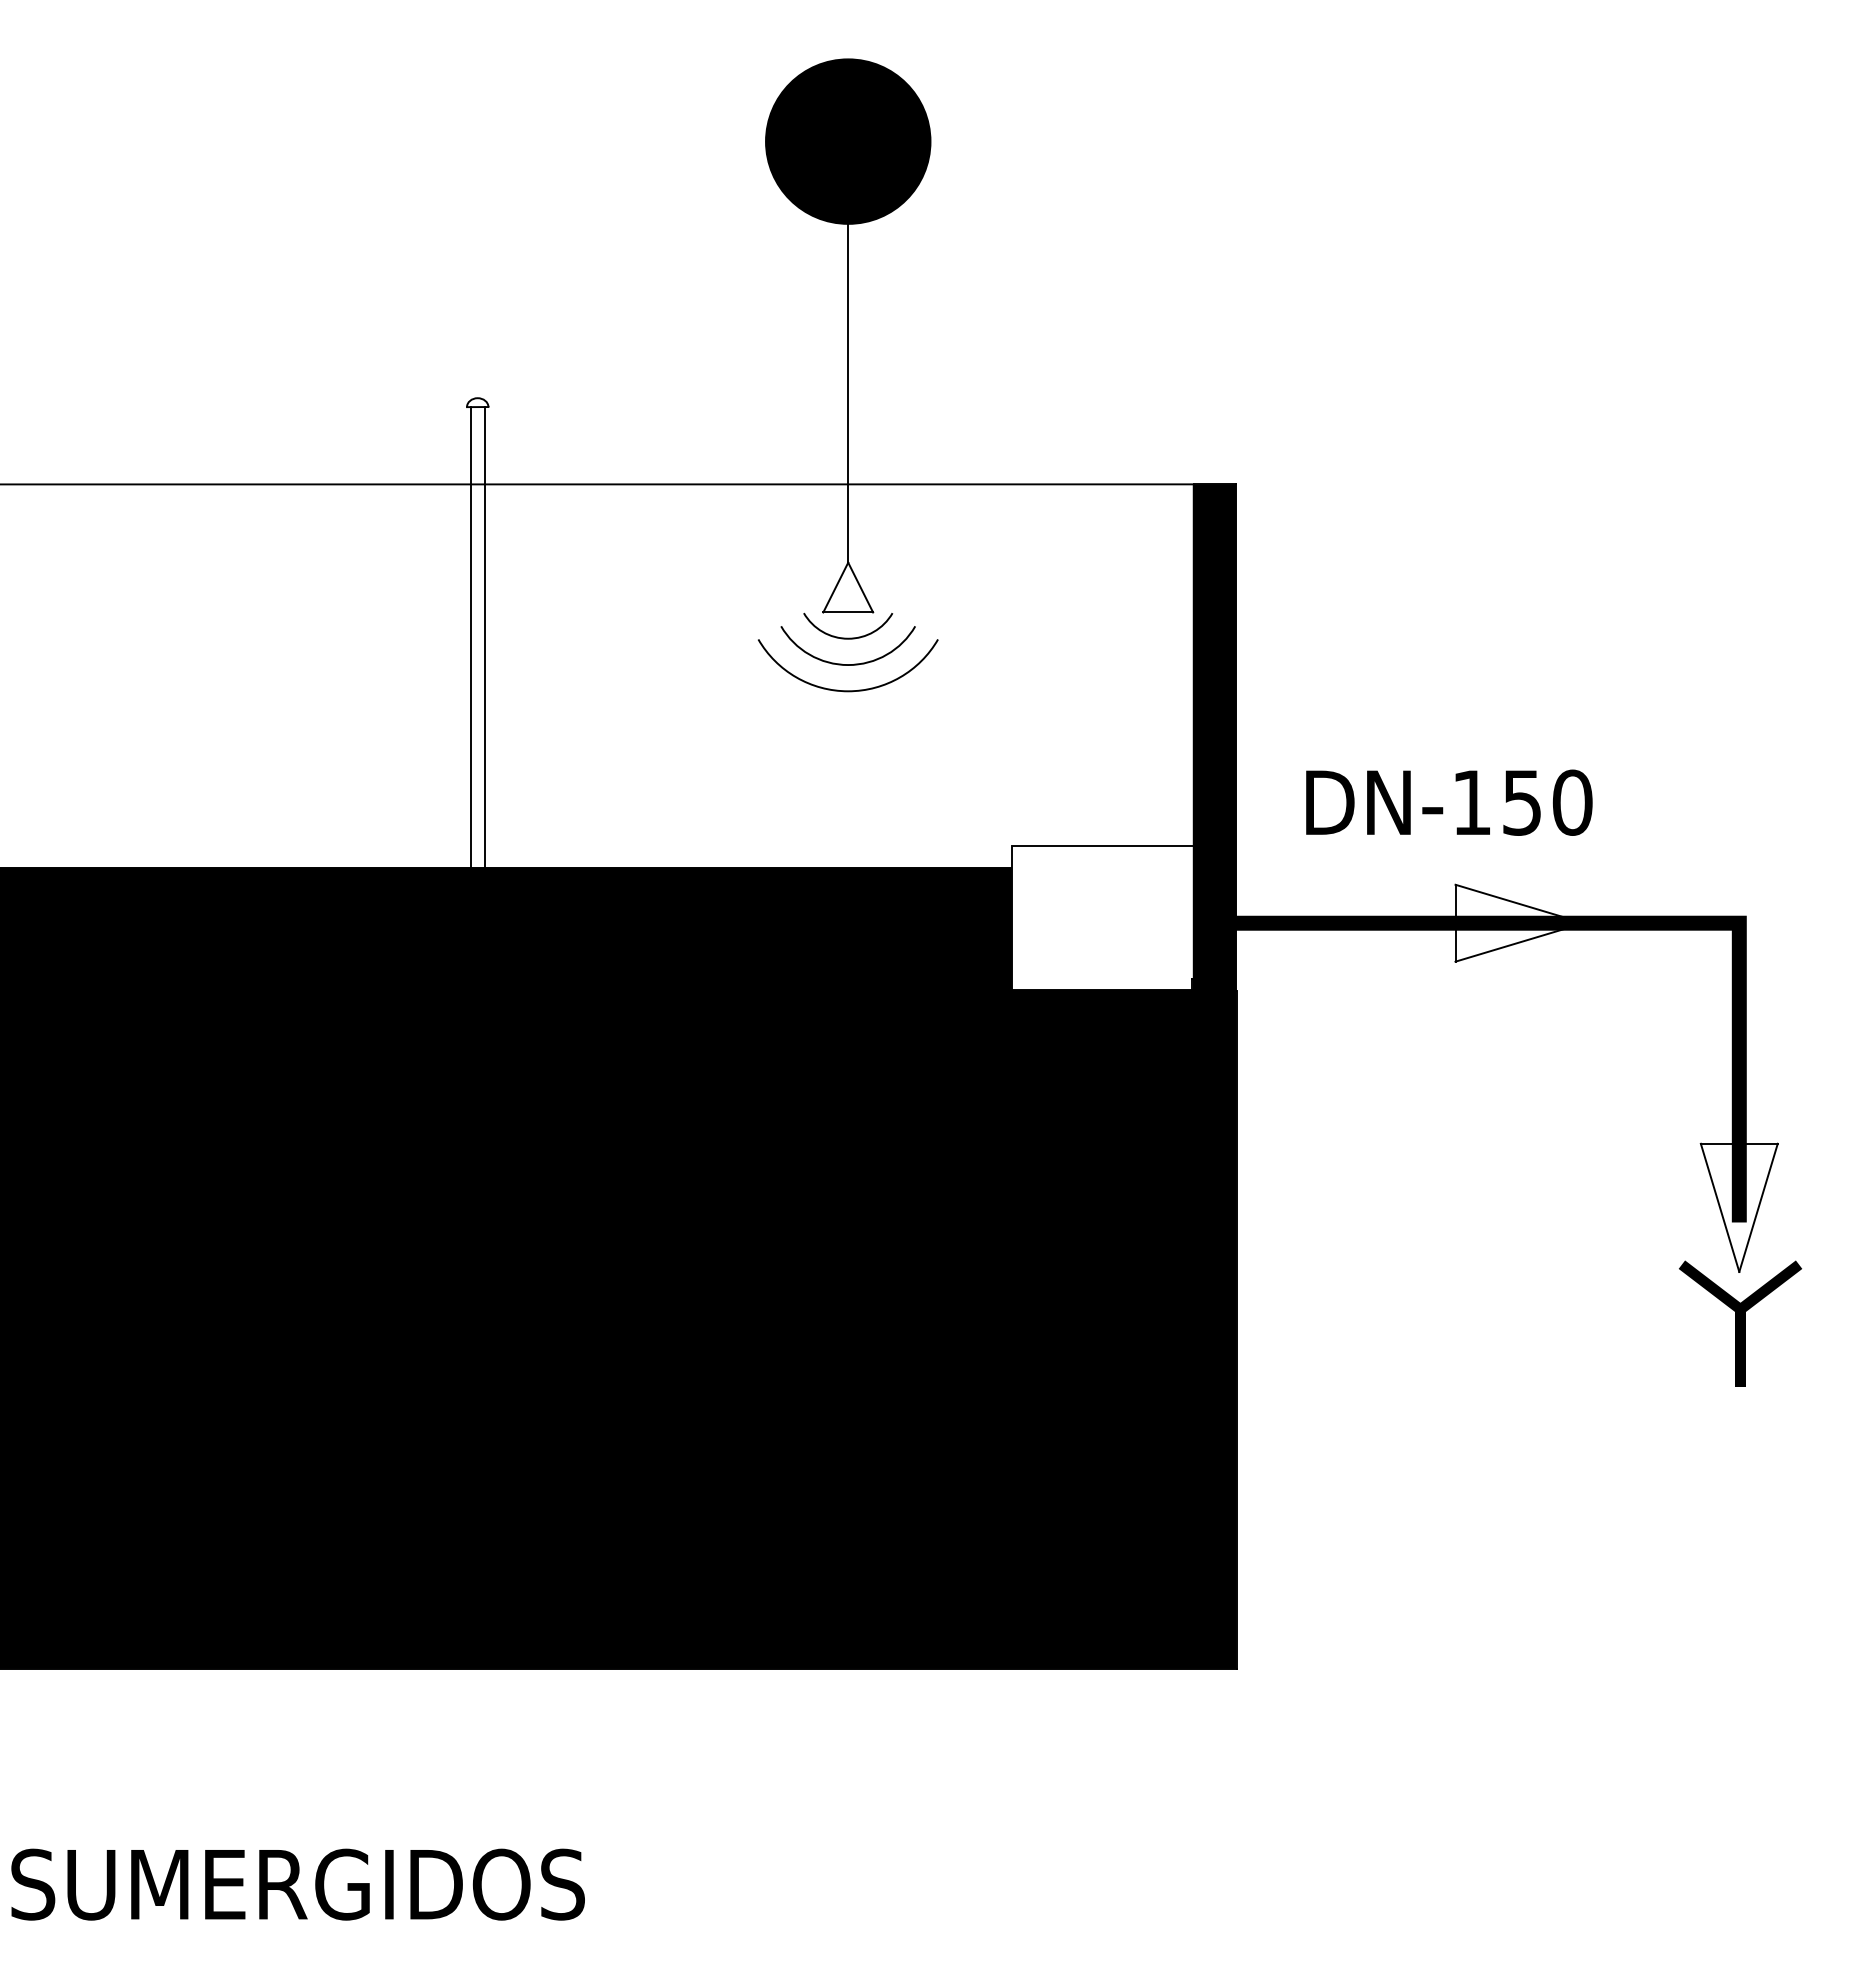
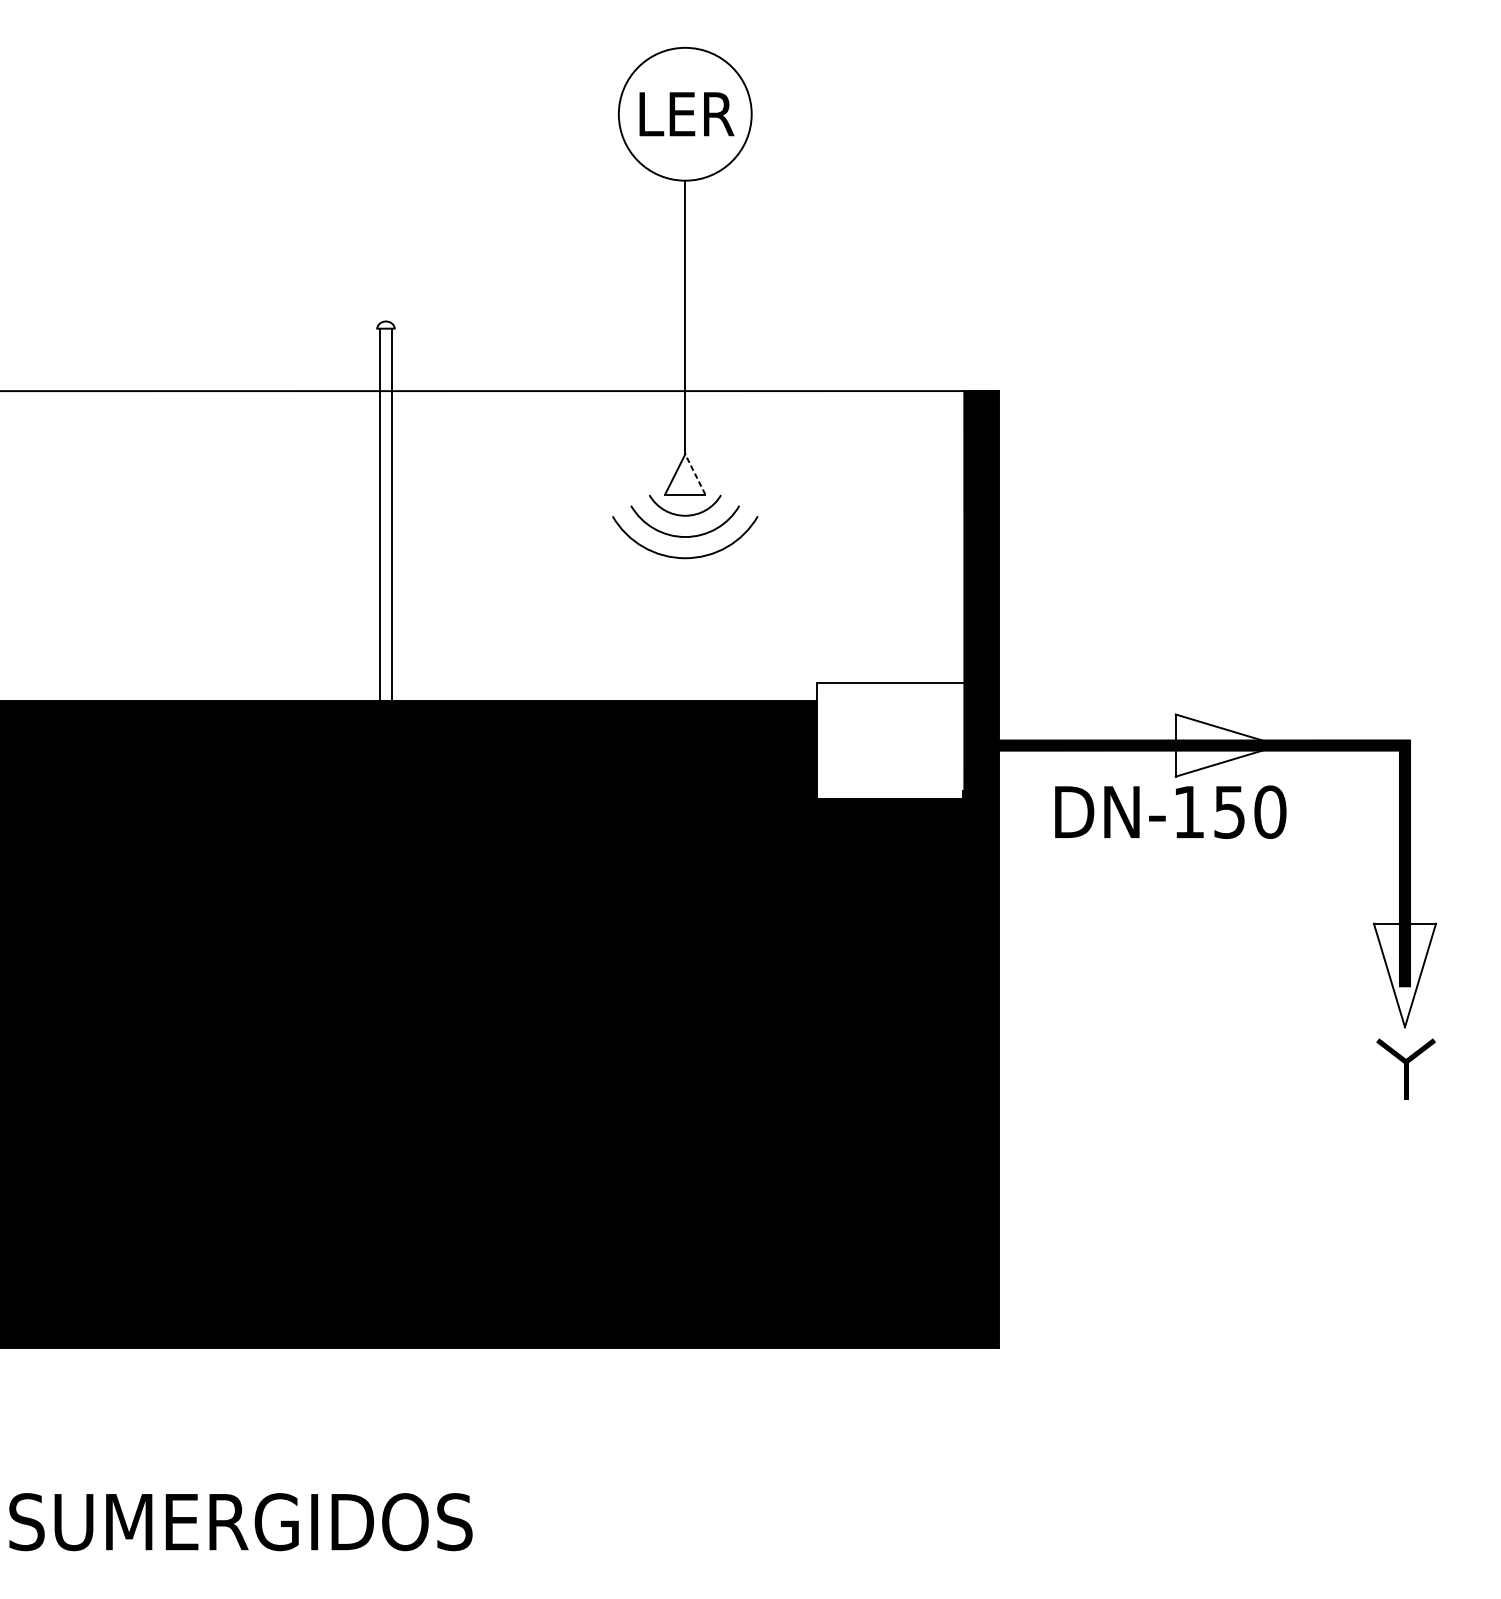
fill: (848, 141) -> (685, 114), removed
line: (860, 587) -> (695, 474), solid -> dashed
text: (1449, 802) -> (1170, 812), moved
part: (1740, 1323) -> (1405, 1068), size x0.6

